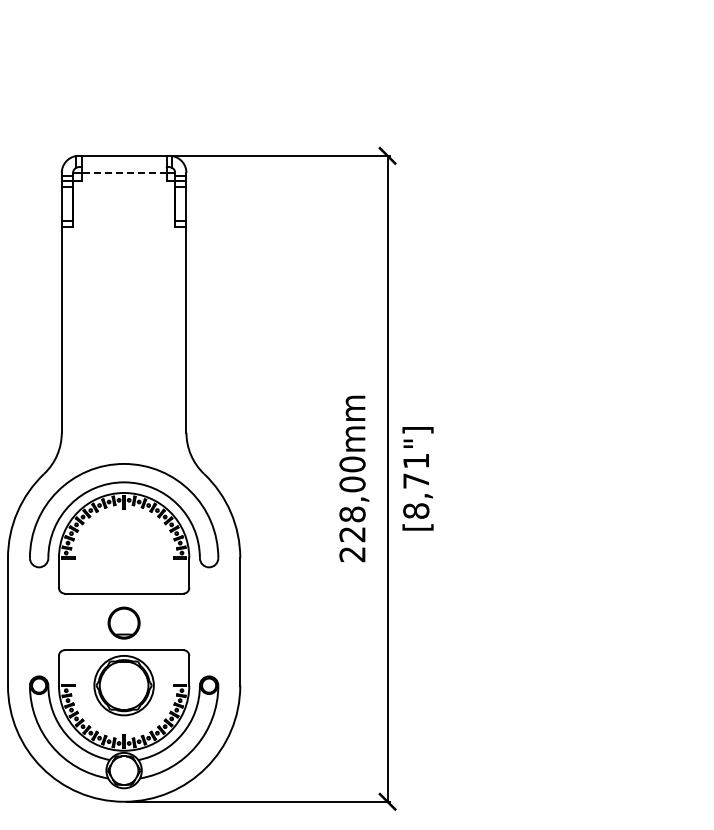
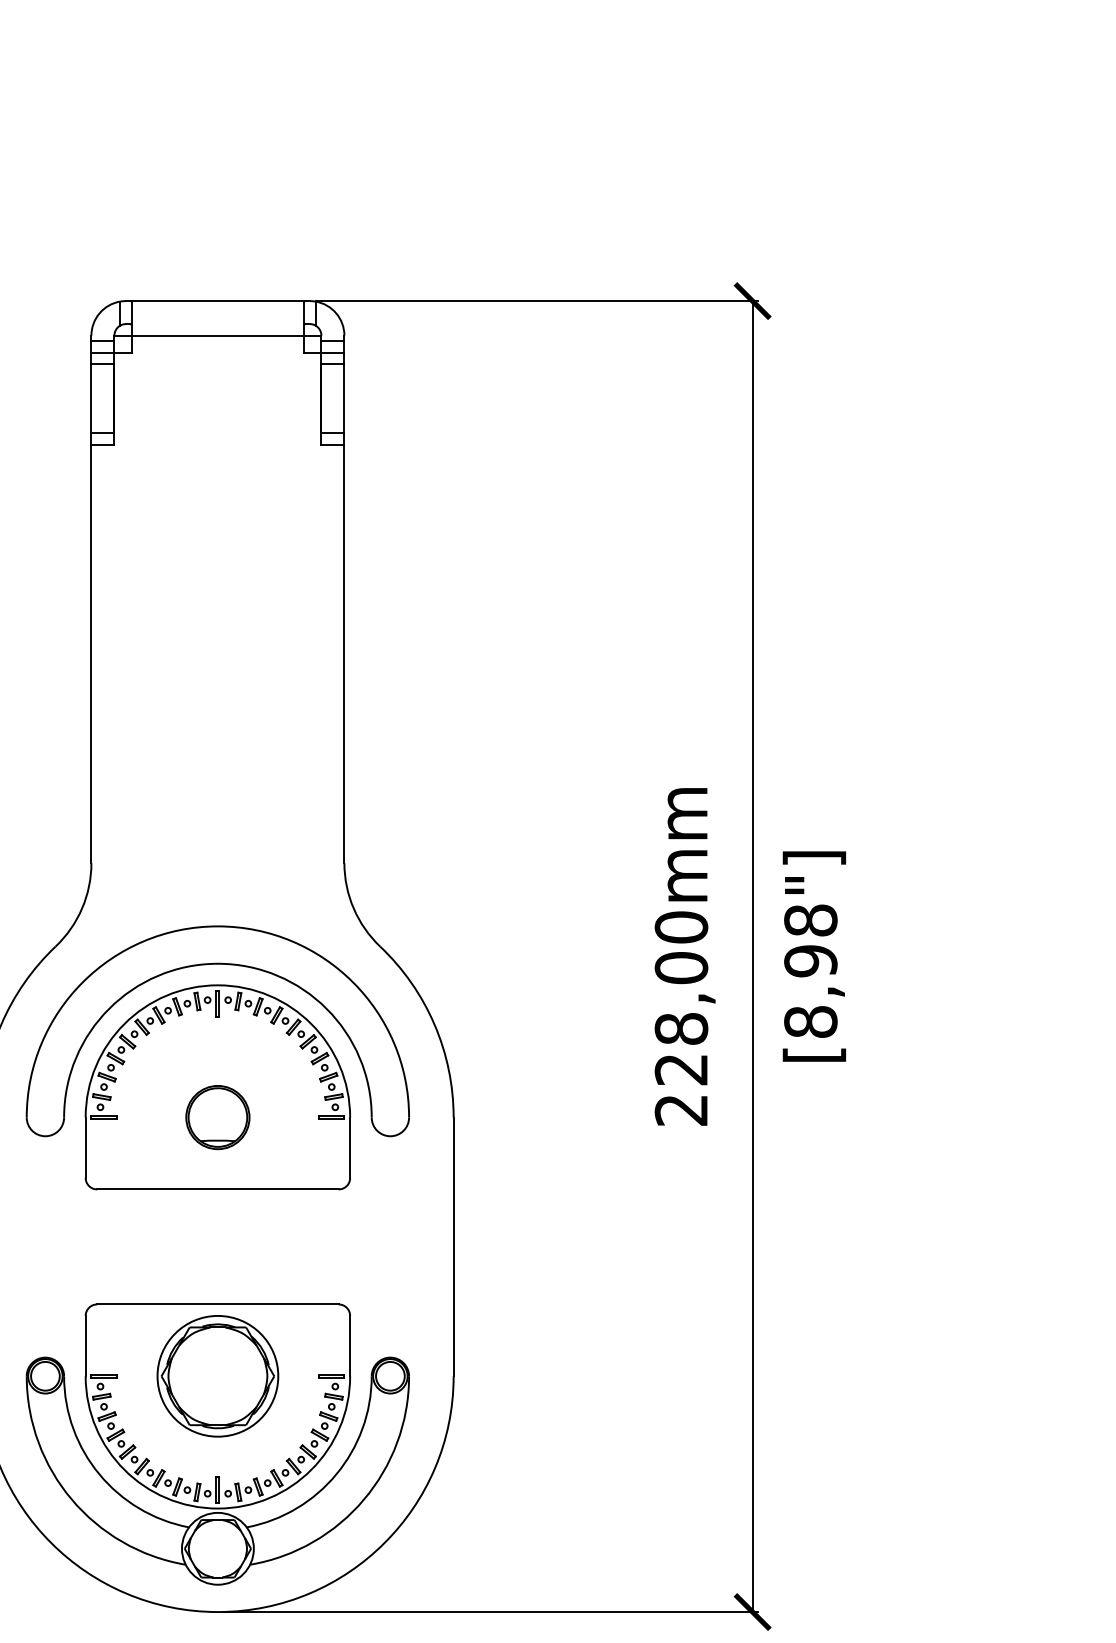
line: (123, 172) -> (216, 334), dashed -> solid
text: (416, 470) -> (811, 939), [8,71"] -> [8,98"]
part: (123, 622) -> (216, 1116), moved

